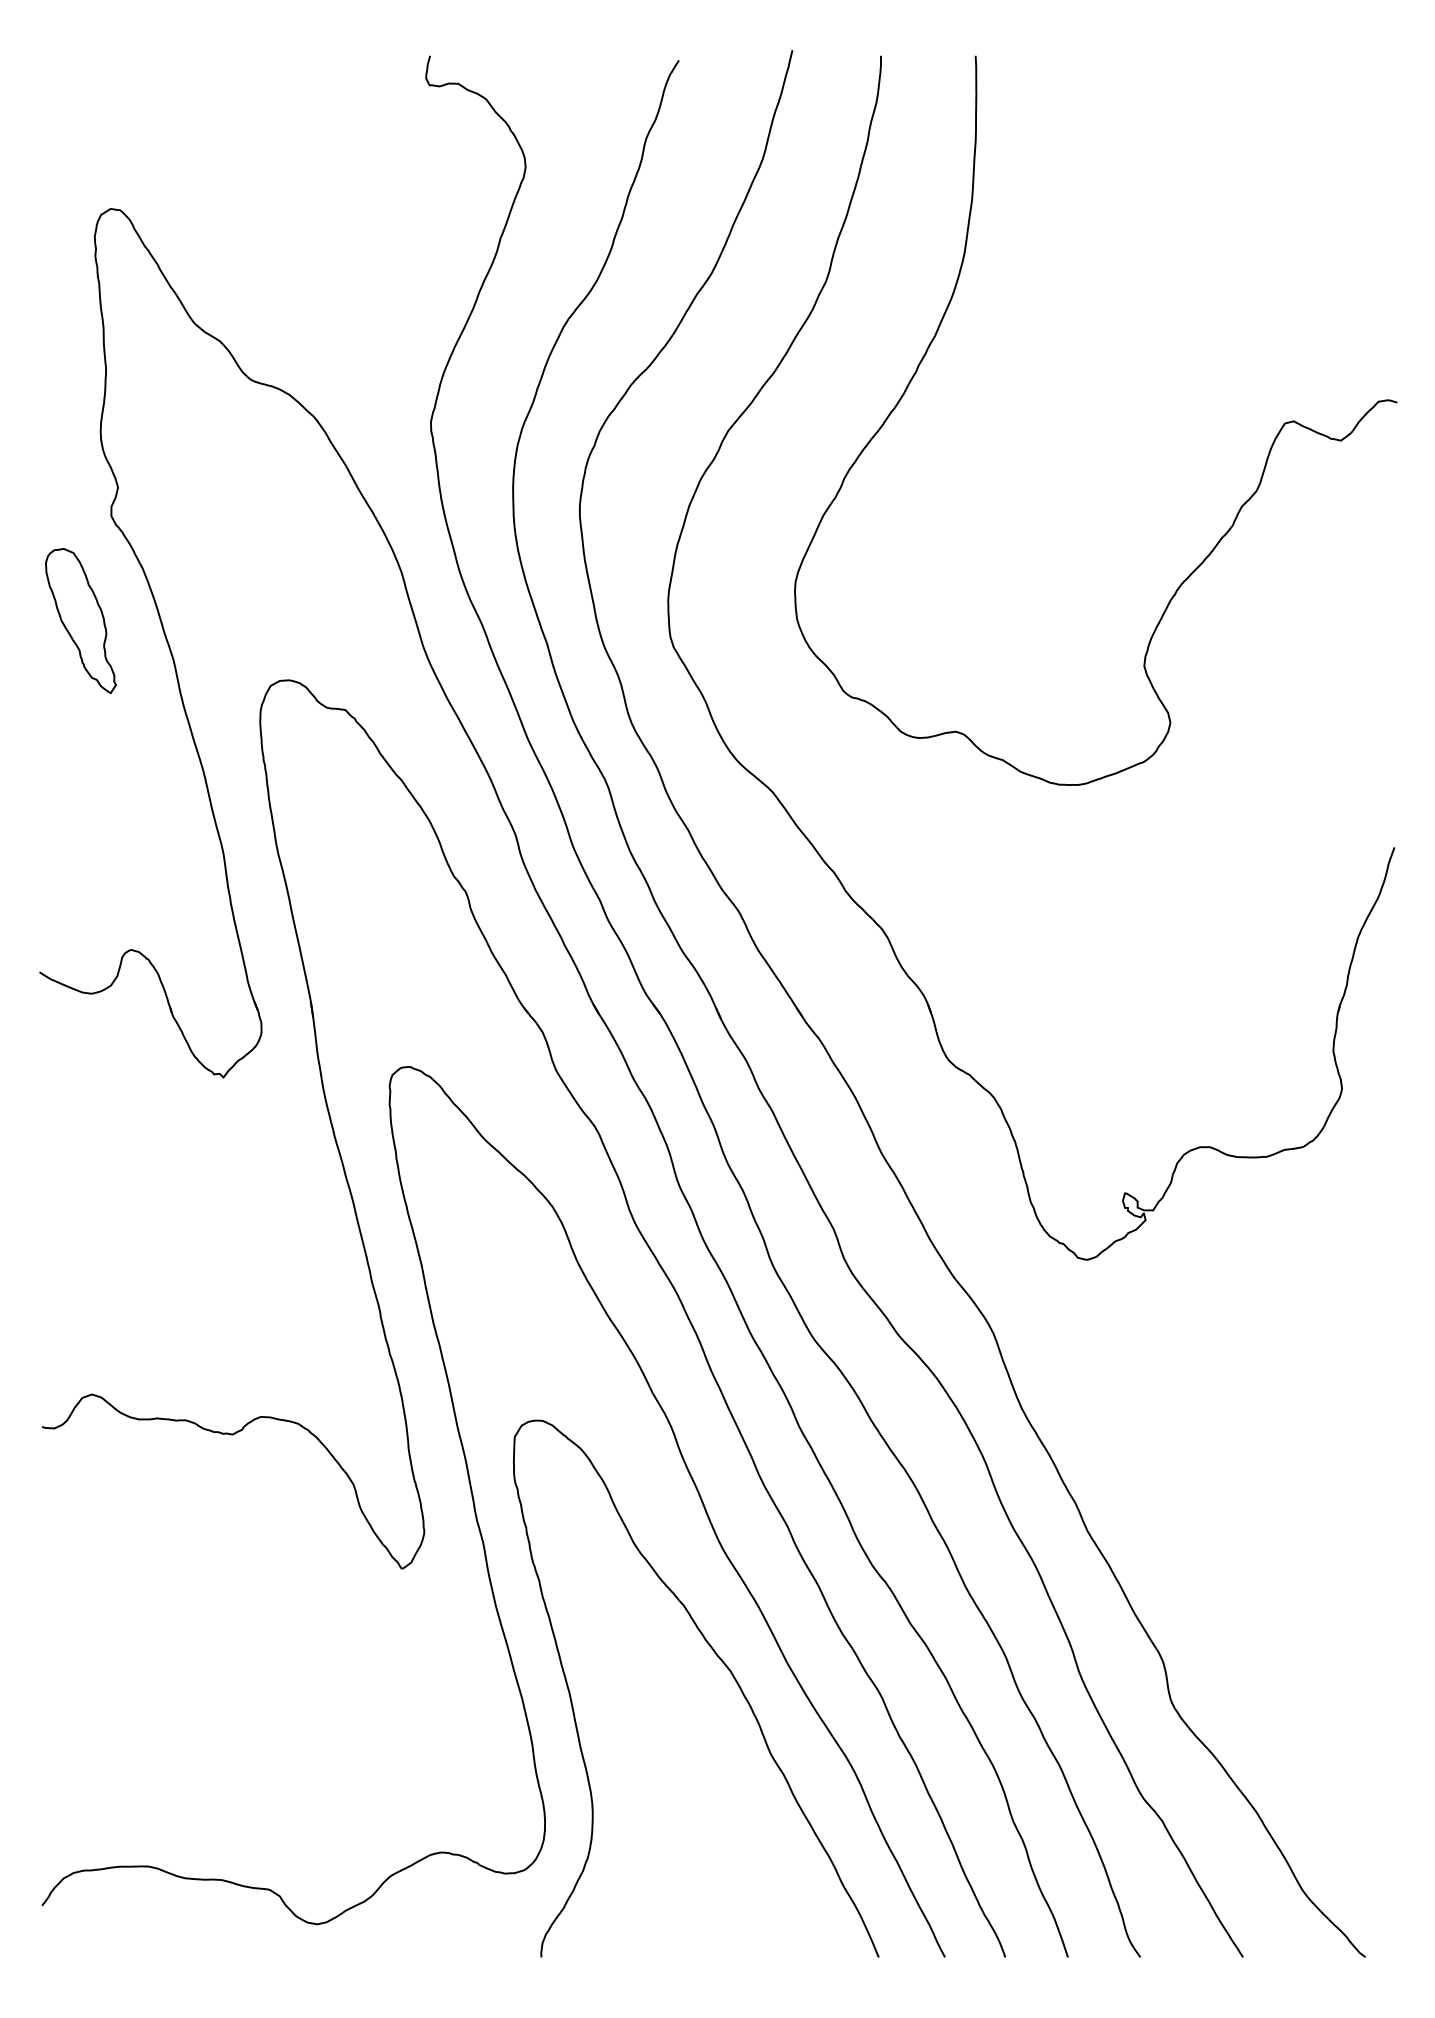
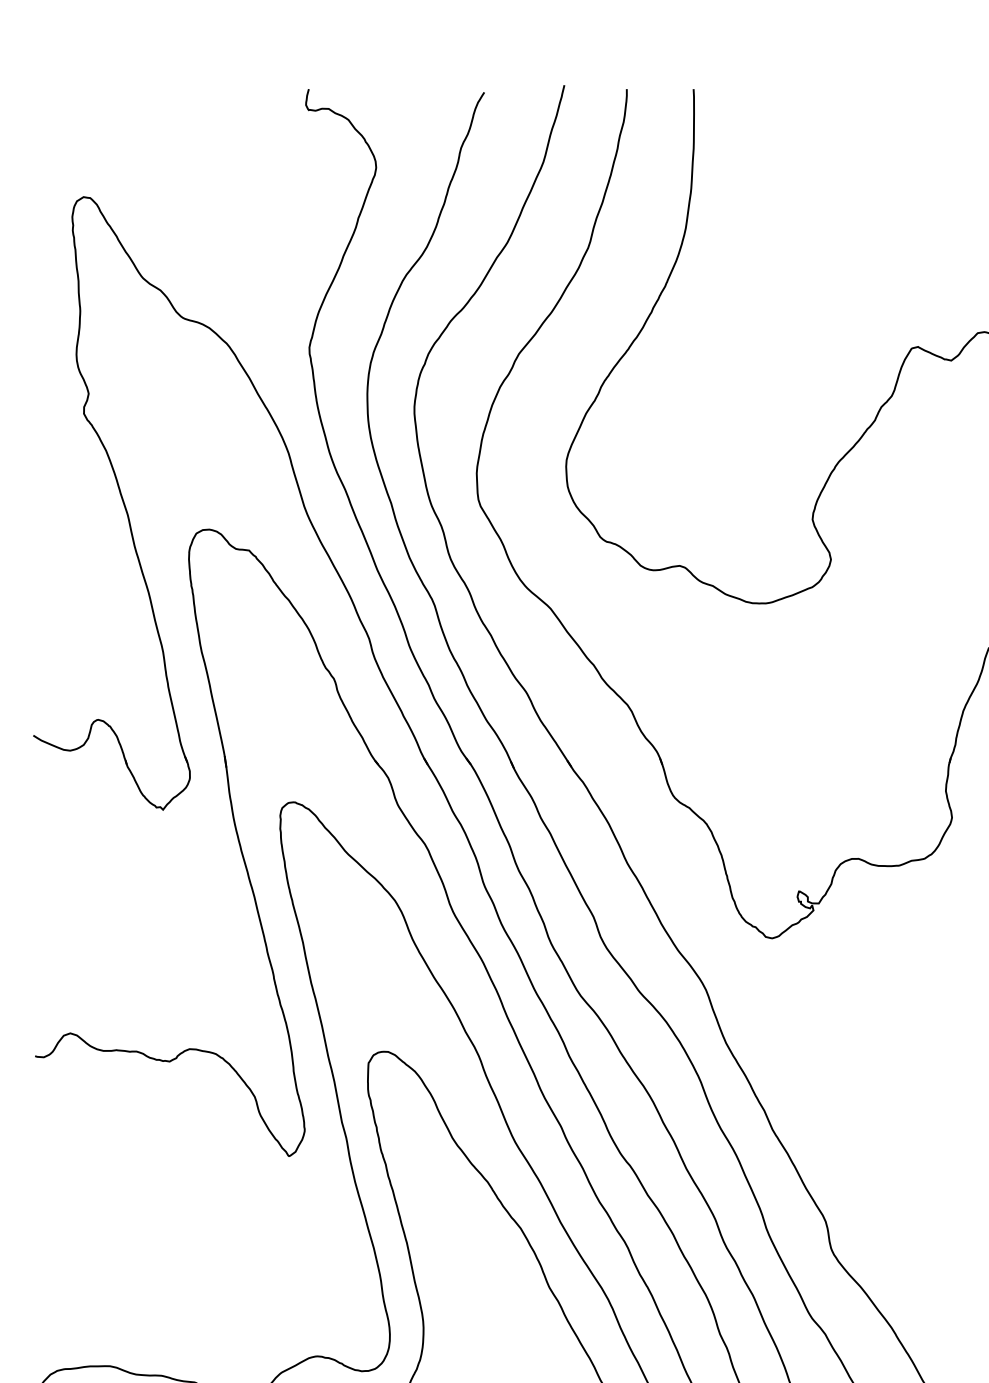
part: (80, 620) -> (62, 487), removed

